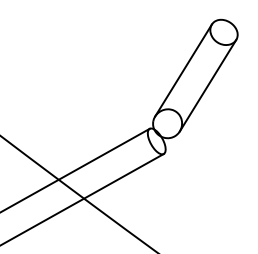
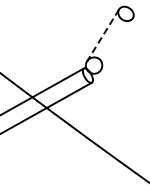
line: (184, 70) -> (103, 35), solid -> dashed
line: (207, 84) -> (116, 43), removed

